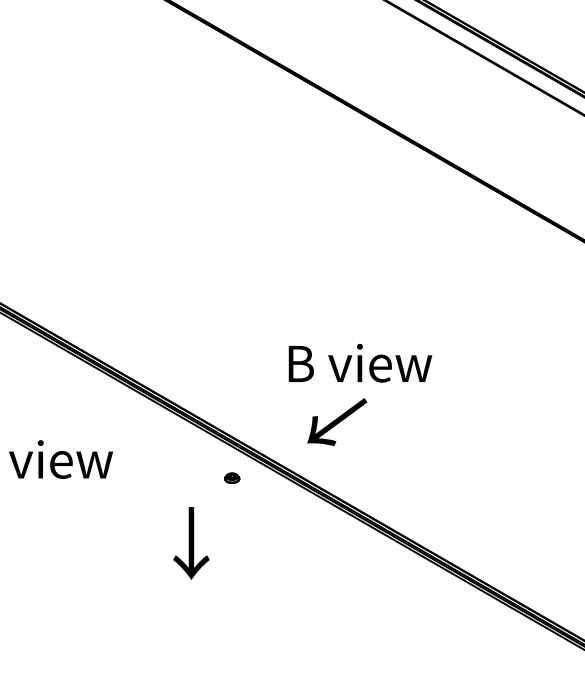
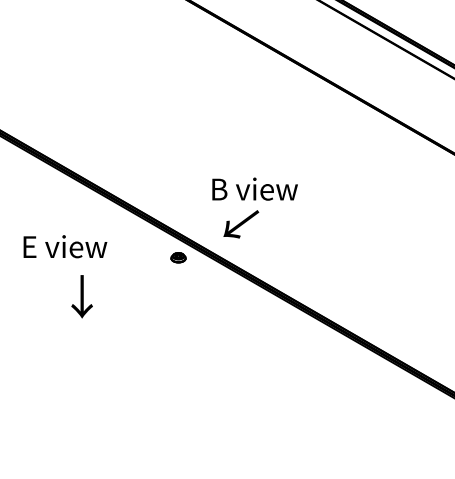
part: (232, 477) -> (178, 257), size x1.67
text: (190, 542) -> (81, 296), moved

